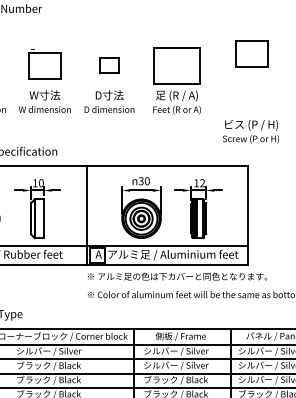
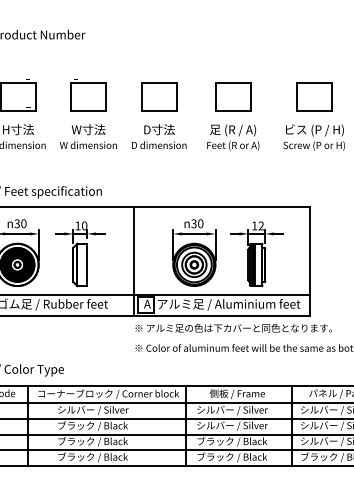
part: (252, 53) -> (314, 96), moved
part: (109, 65) -> (159, 96), size x1.67
part: (177, 65) -> (233, 96), size x0.71
text: (250, 131) -> (313, 137), moved

